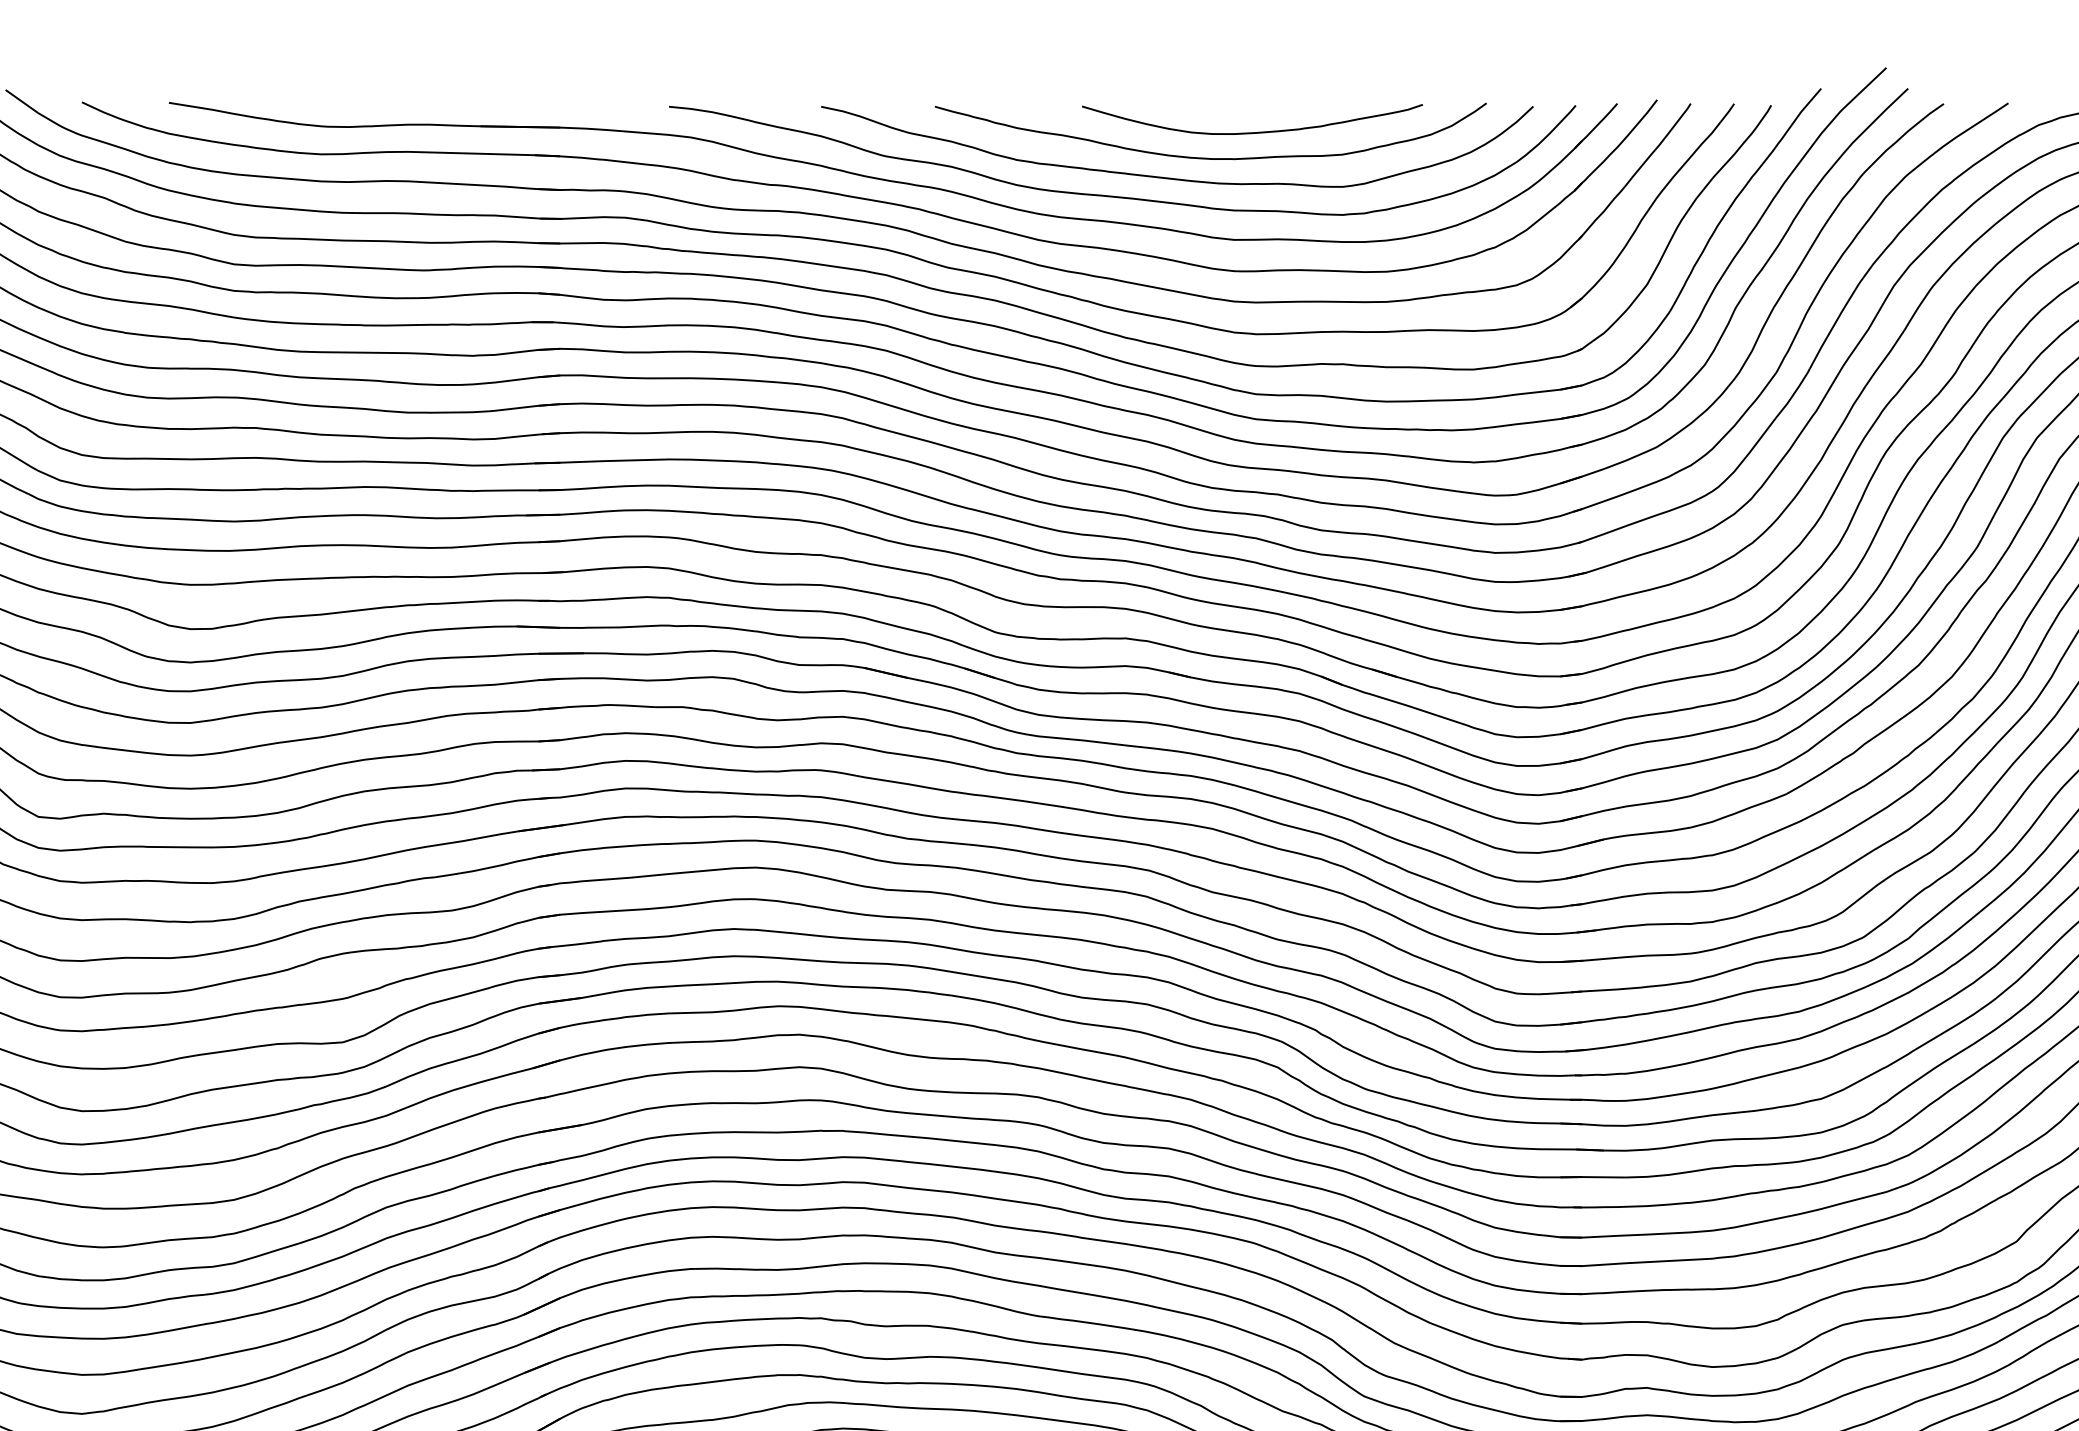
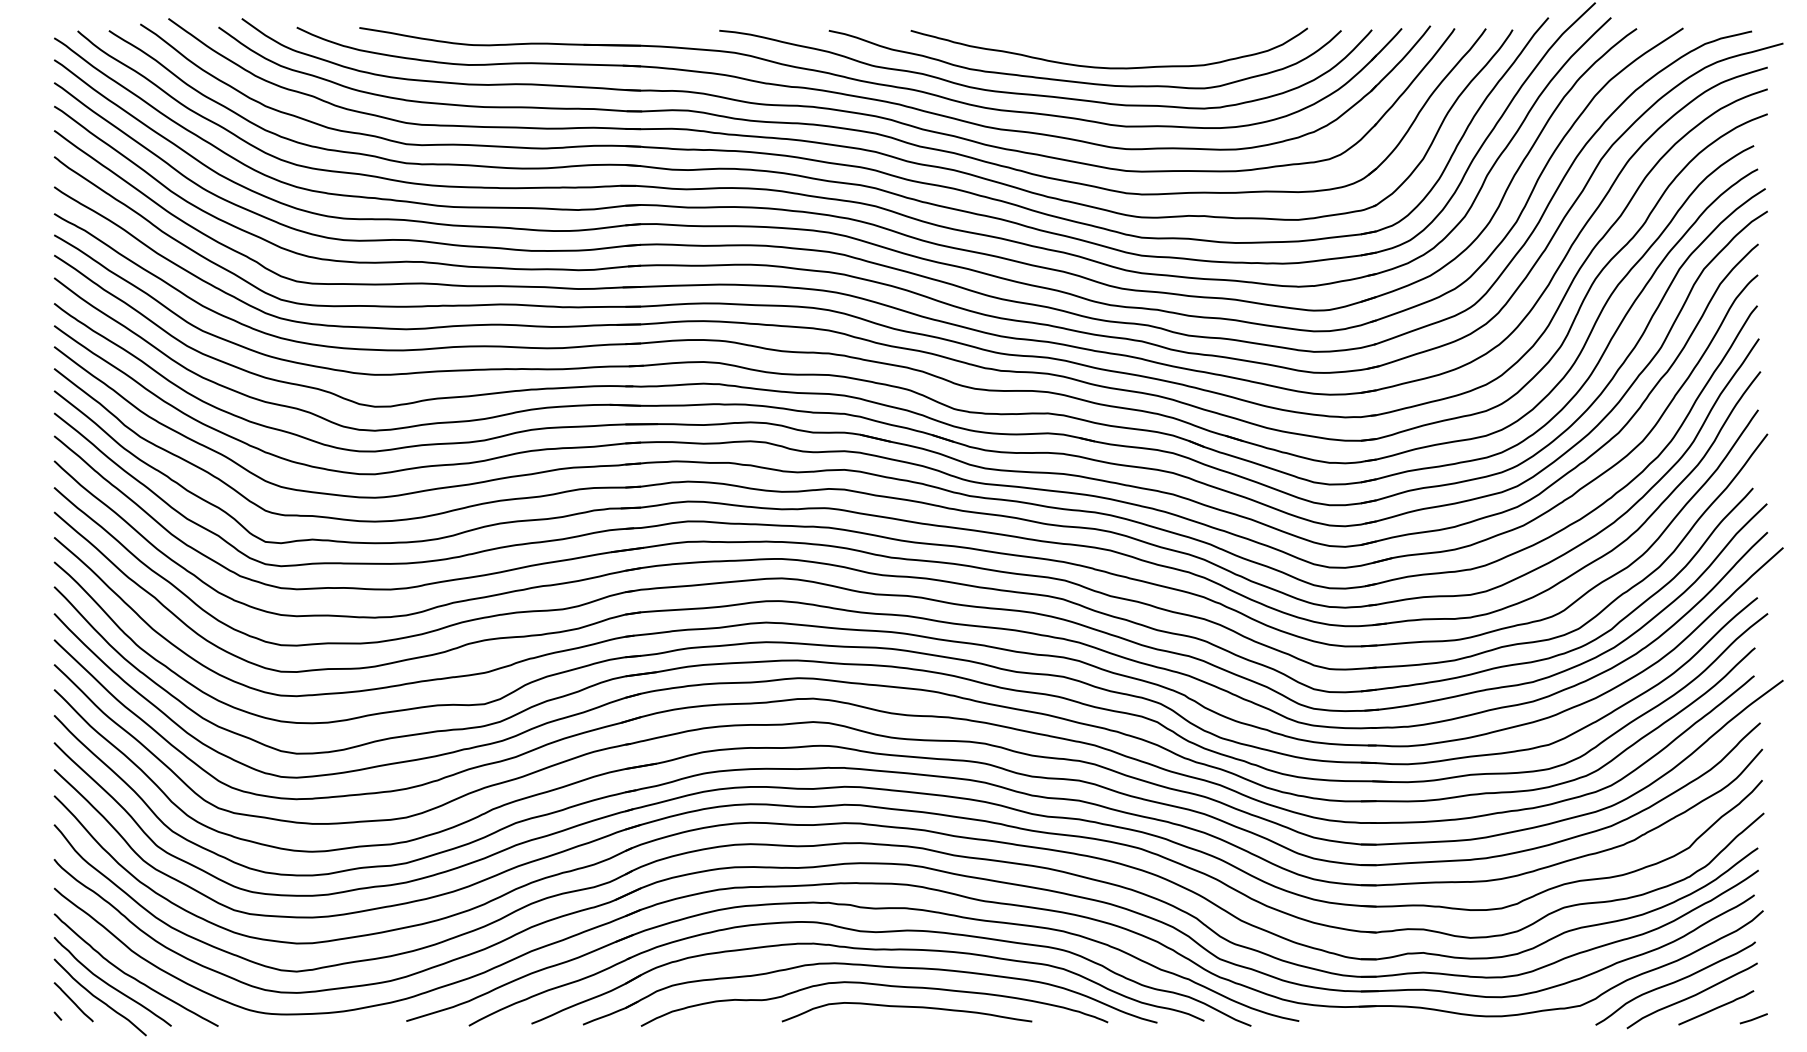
curve: (1251, 131) -> (1138, 48), removed

